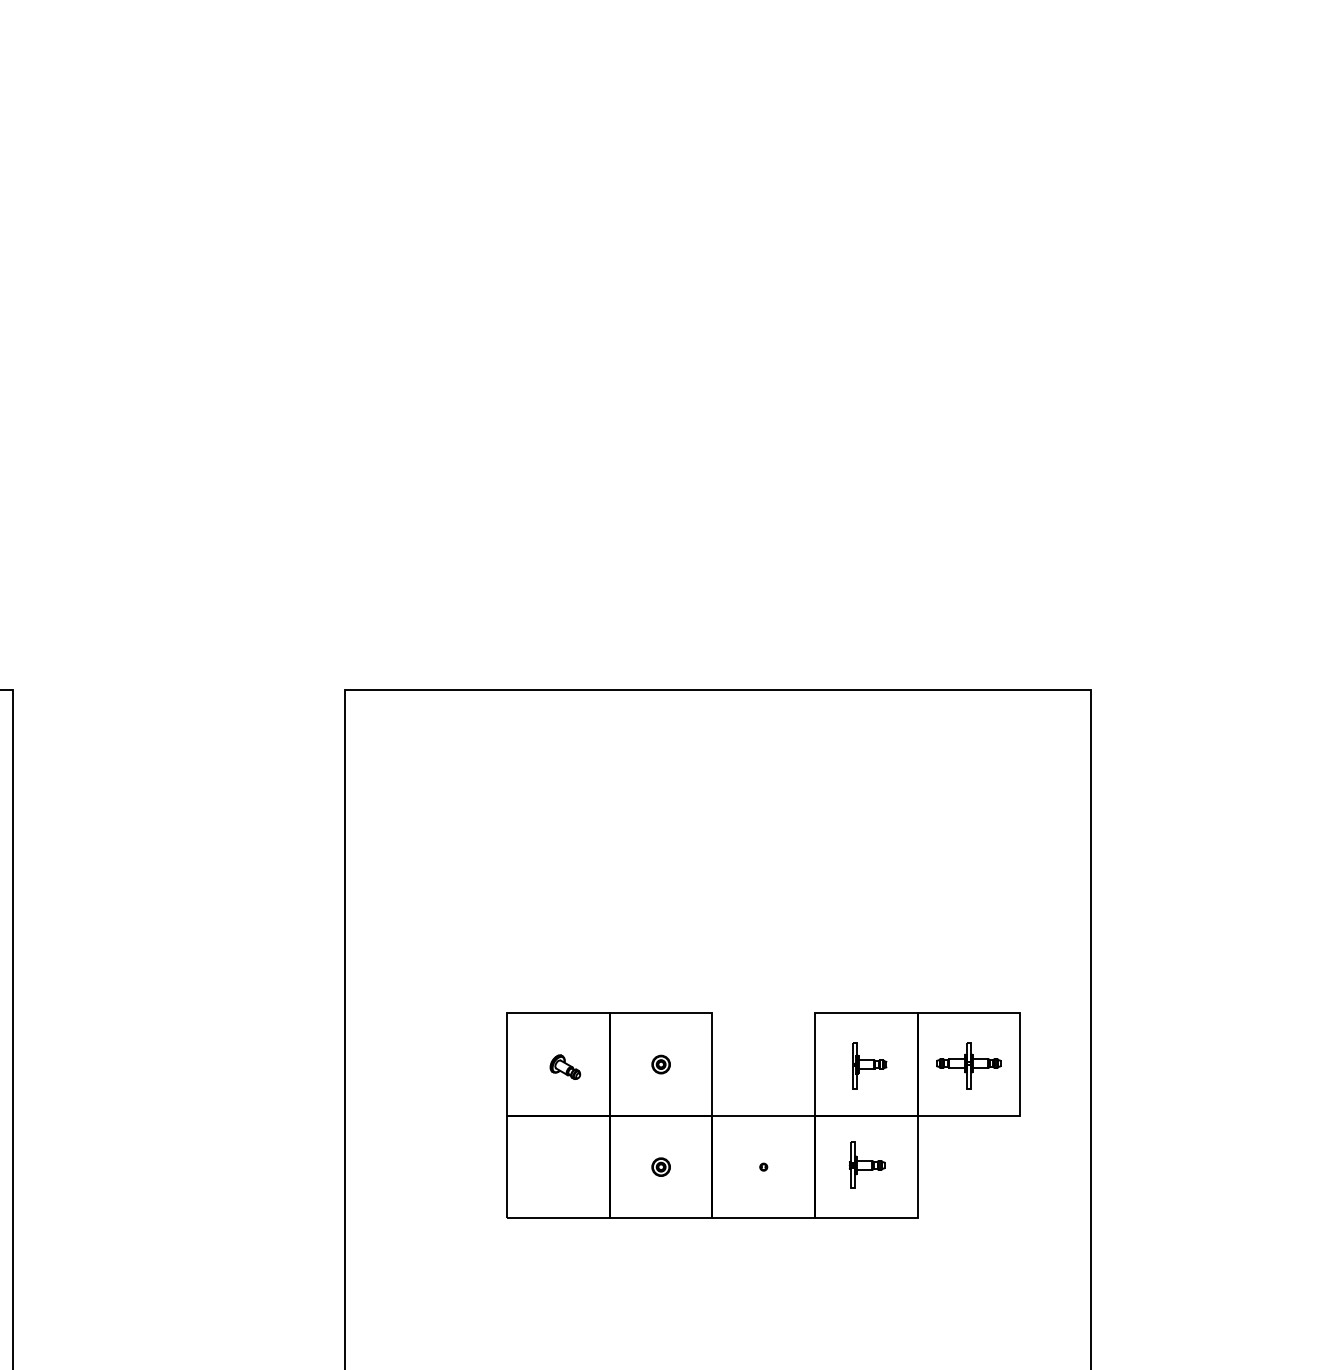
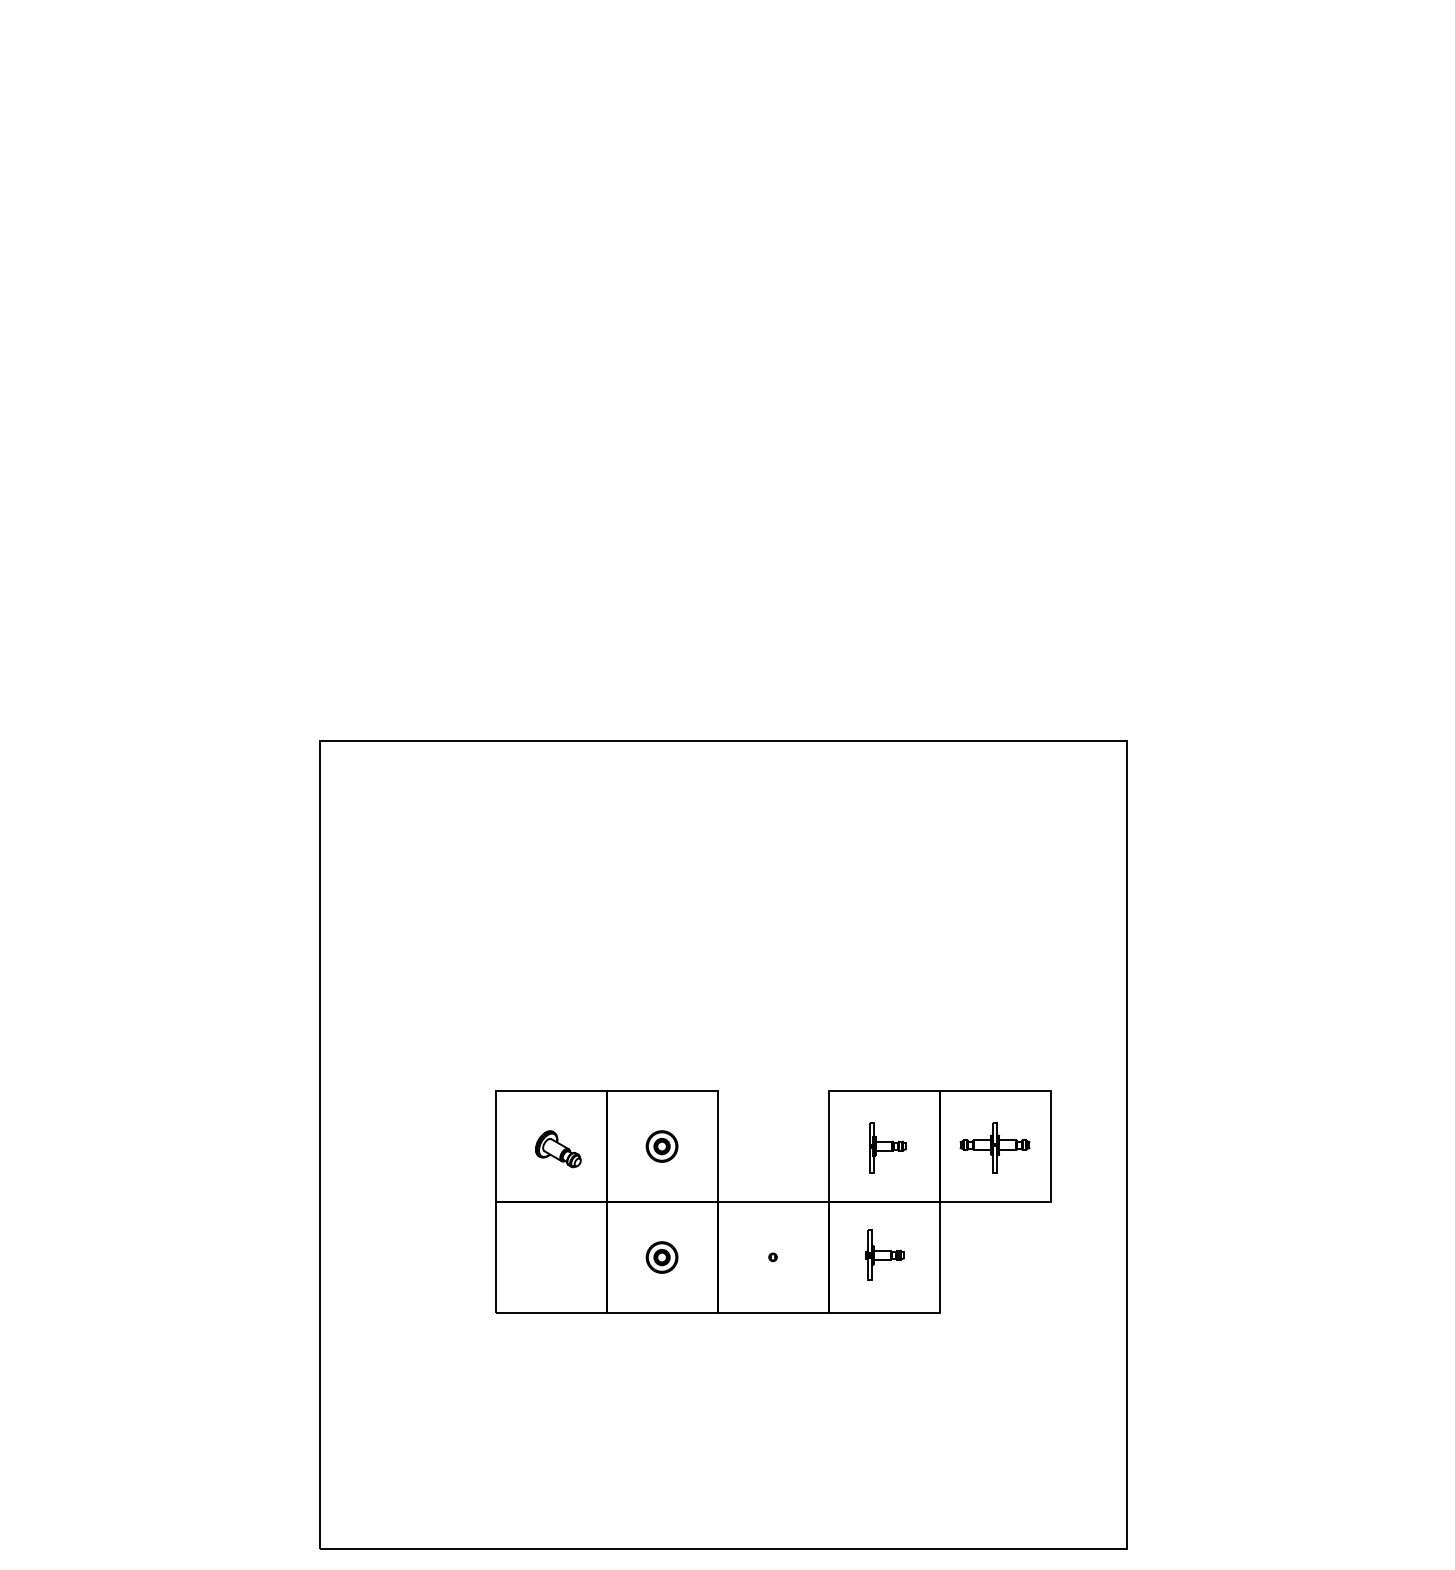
part: (660, 1063) -> (661, 1145), size x1.6
part: (565, 1066) -> (558, 1148), size x1.4
part: (660, 1166) -> (661, 1256), size x1.6

